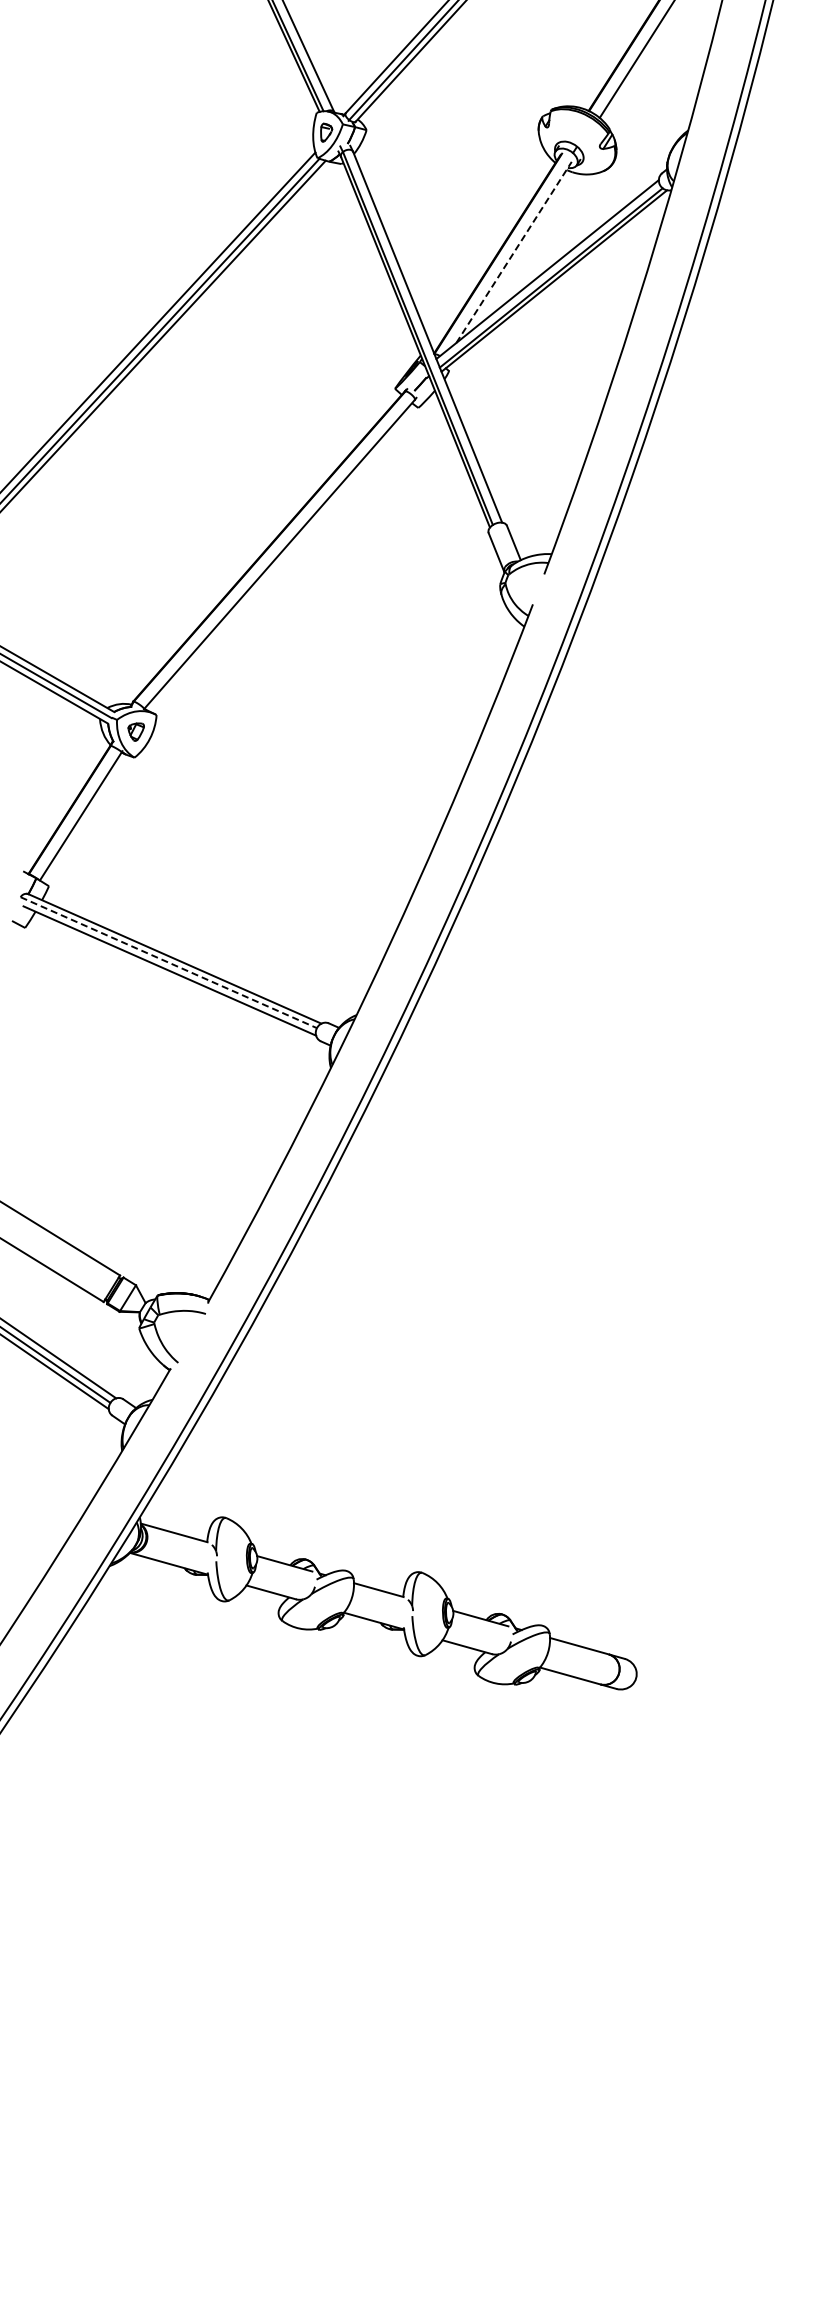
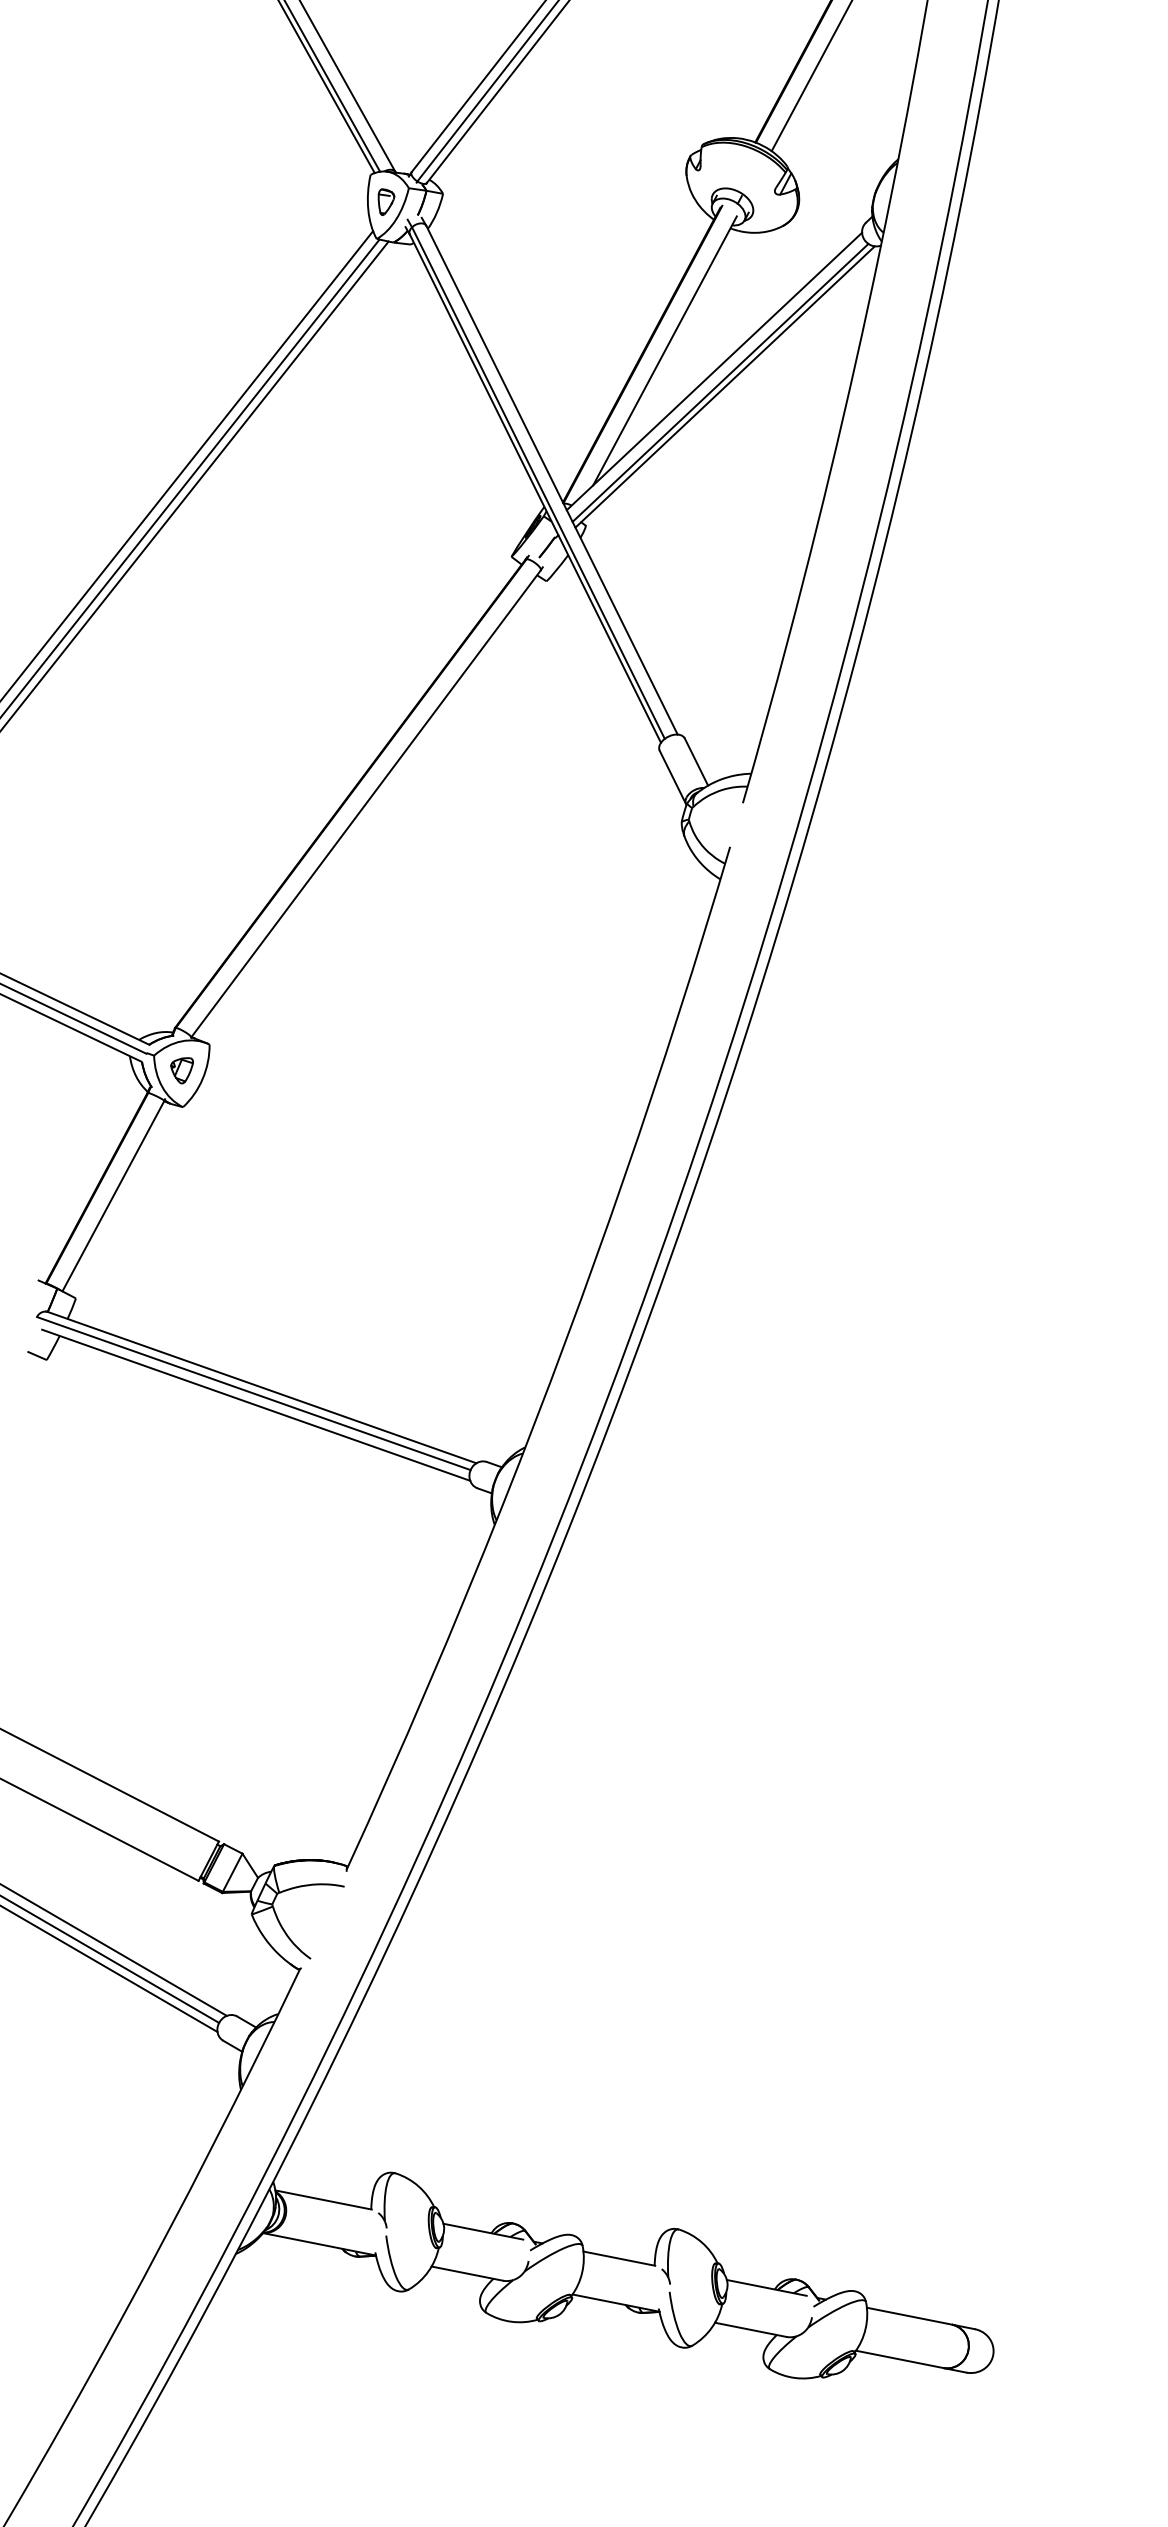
line: (514, 252) -> (665, 350), dashed -> solid
line: (168, 962) -> (253, 1393), dashed -> solid

